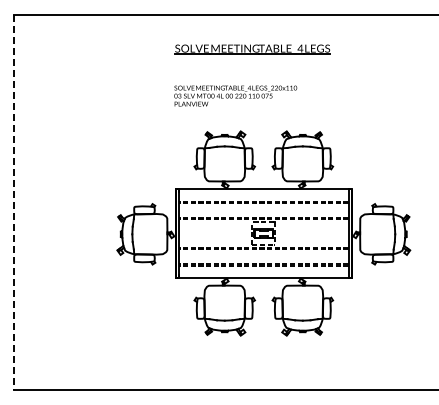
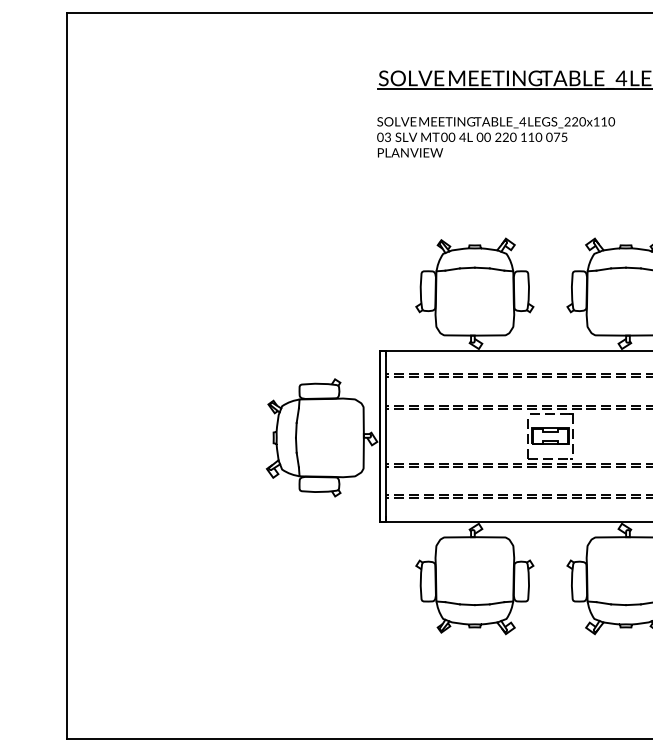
text: (235, 95) -> (495, 136), moved
line: (13, 202) -> (65, 376), dashed -> solid

